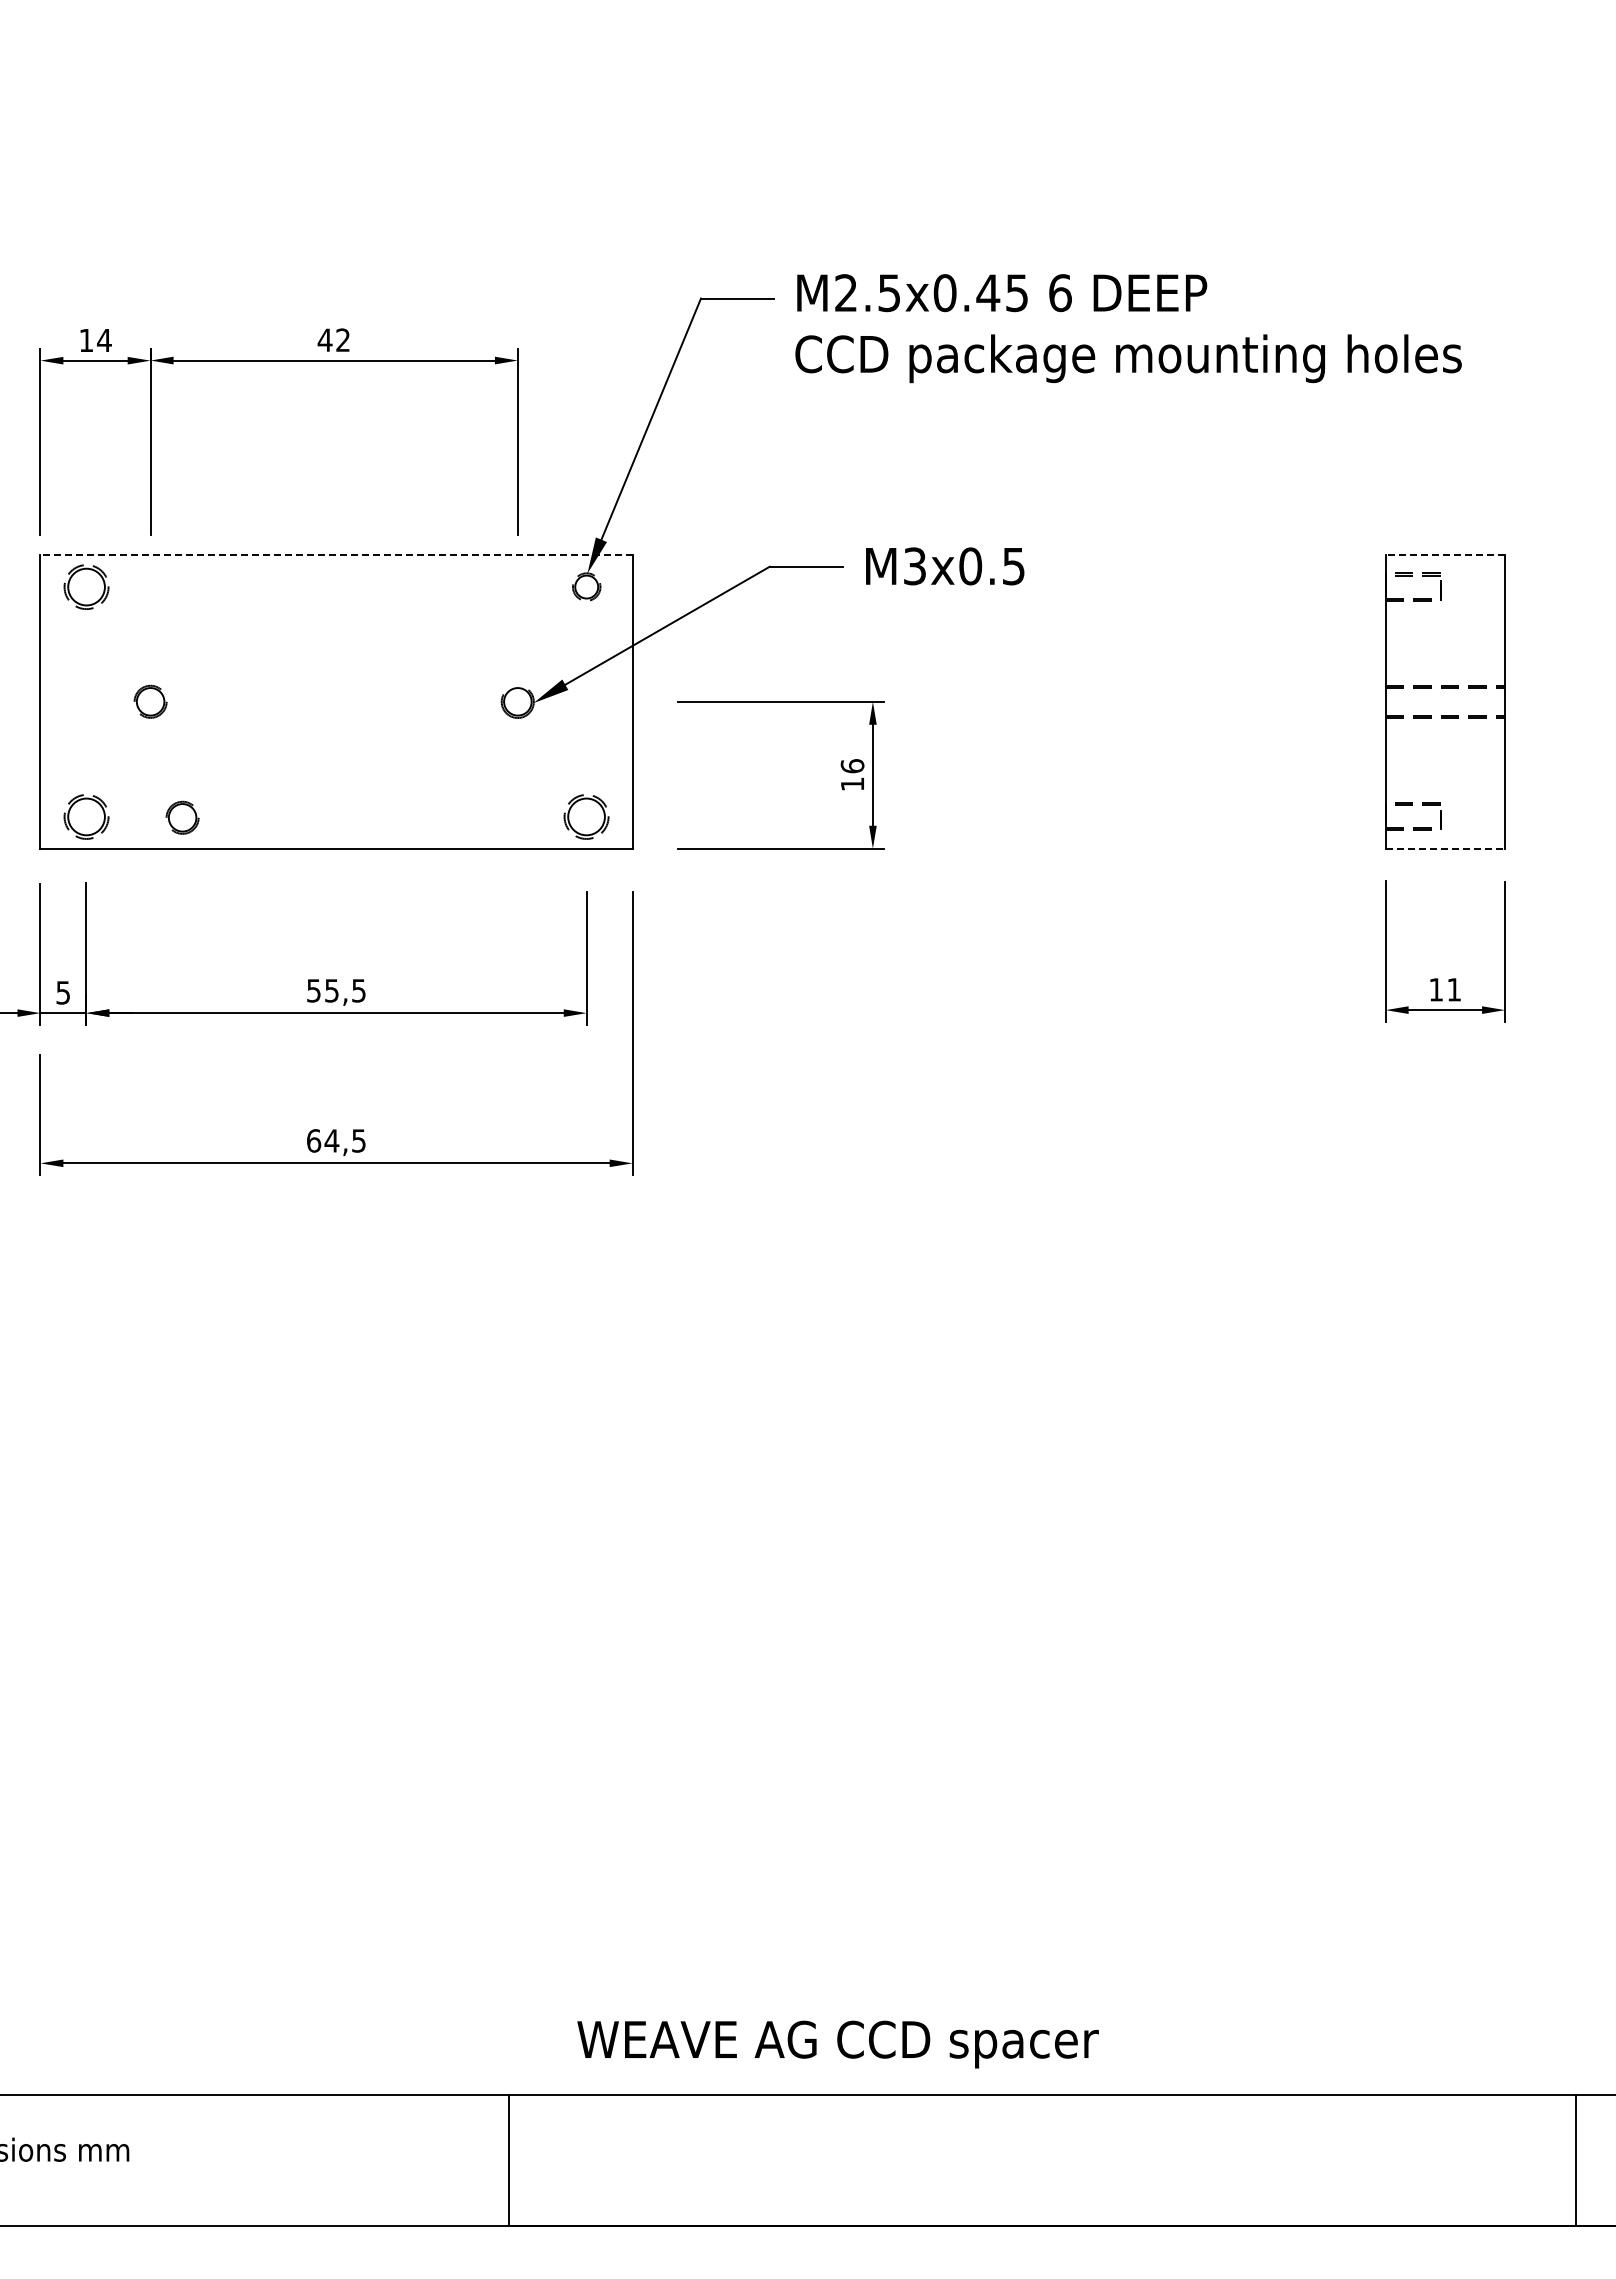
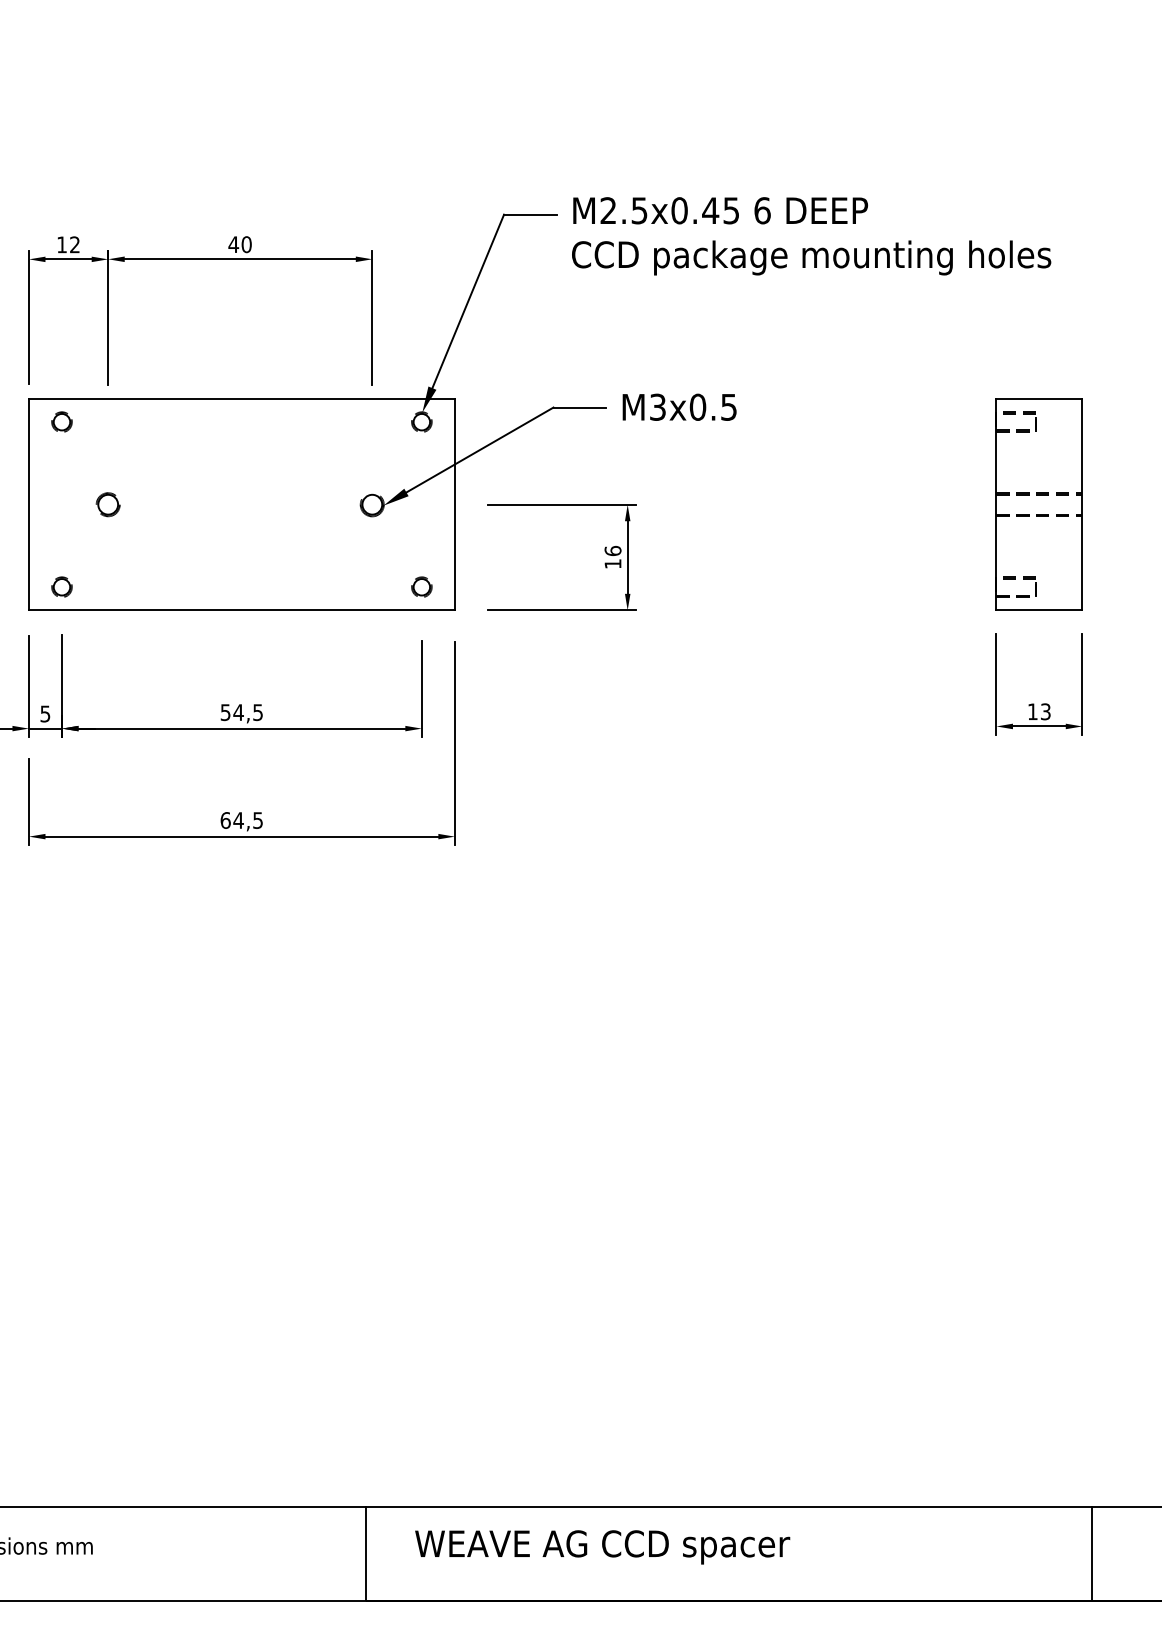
text: (104, 339) -> (75, 244), 14 -> 12
text: (343, 340) -> (246, 244), 42 -> 40
line: (336, 554) -> (241, 398), dashed -> solid
line: (1445, 554) -> (1039, 398), dashed -> solid
part: (85, 586) -> (61, 421), size x0.62
part: (85, 815) -> (61, 586), size x0.62
part: (586, 815) -> (421, 586), size x0.62
part: (182, 817) -> (131, 587), removed
line: (1445, 848) -> (1039, 610), dashed -> solid
text: (1453, 989) -> (1045, 711), 11 -> 13
text: (331, 990) -> (238, 712), 55,5 -> 54,5
text: (837, 2044) -> (602, 1547), moved
line: (1575, 2160) -> (1091, 1553), moved

